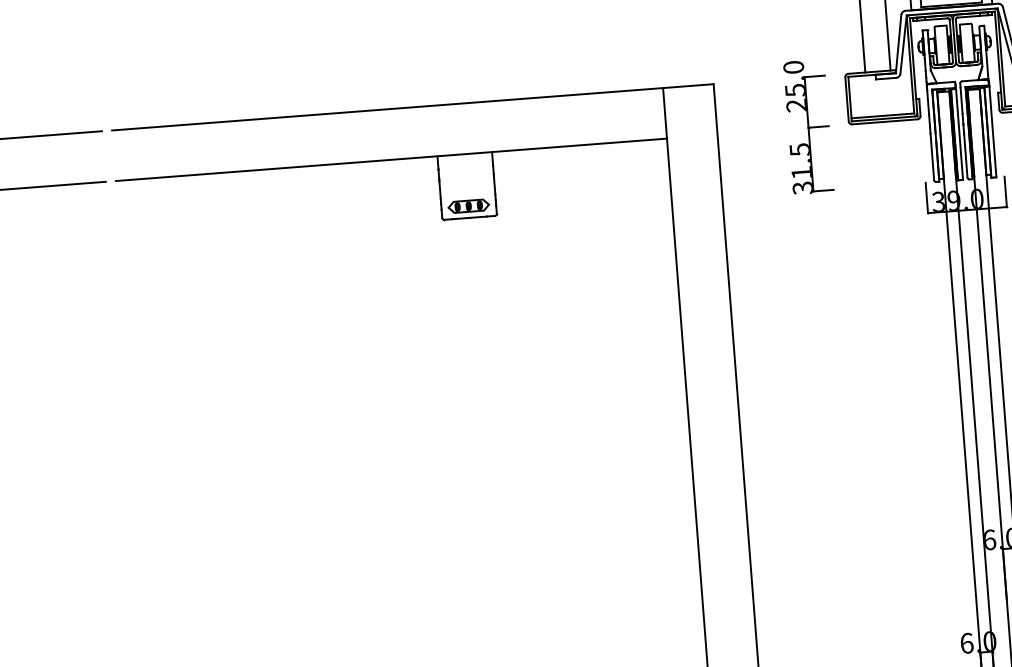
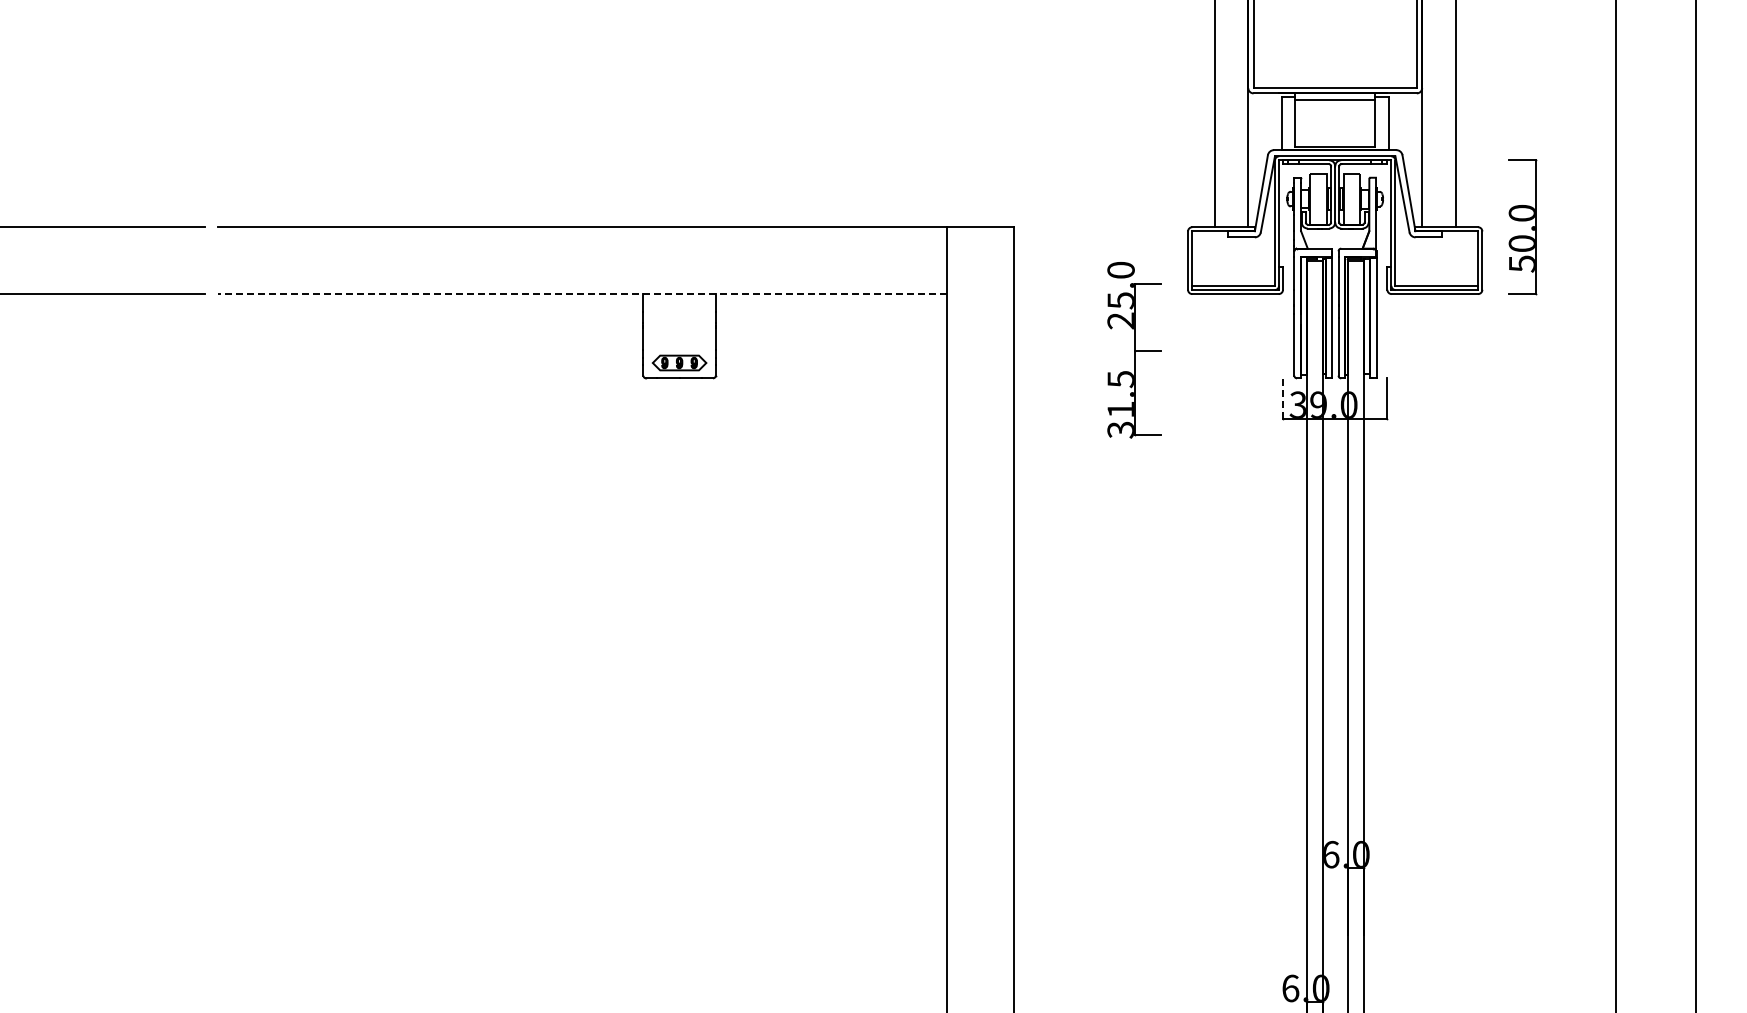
part: (808, 127) -> (1134, 350), moved
line: (391, 160) -> (582, 294), solid -> dashed
line: (927, 197) -> (1283, 397), solid -> dashed

